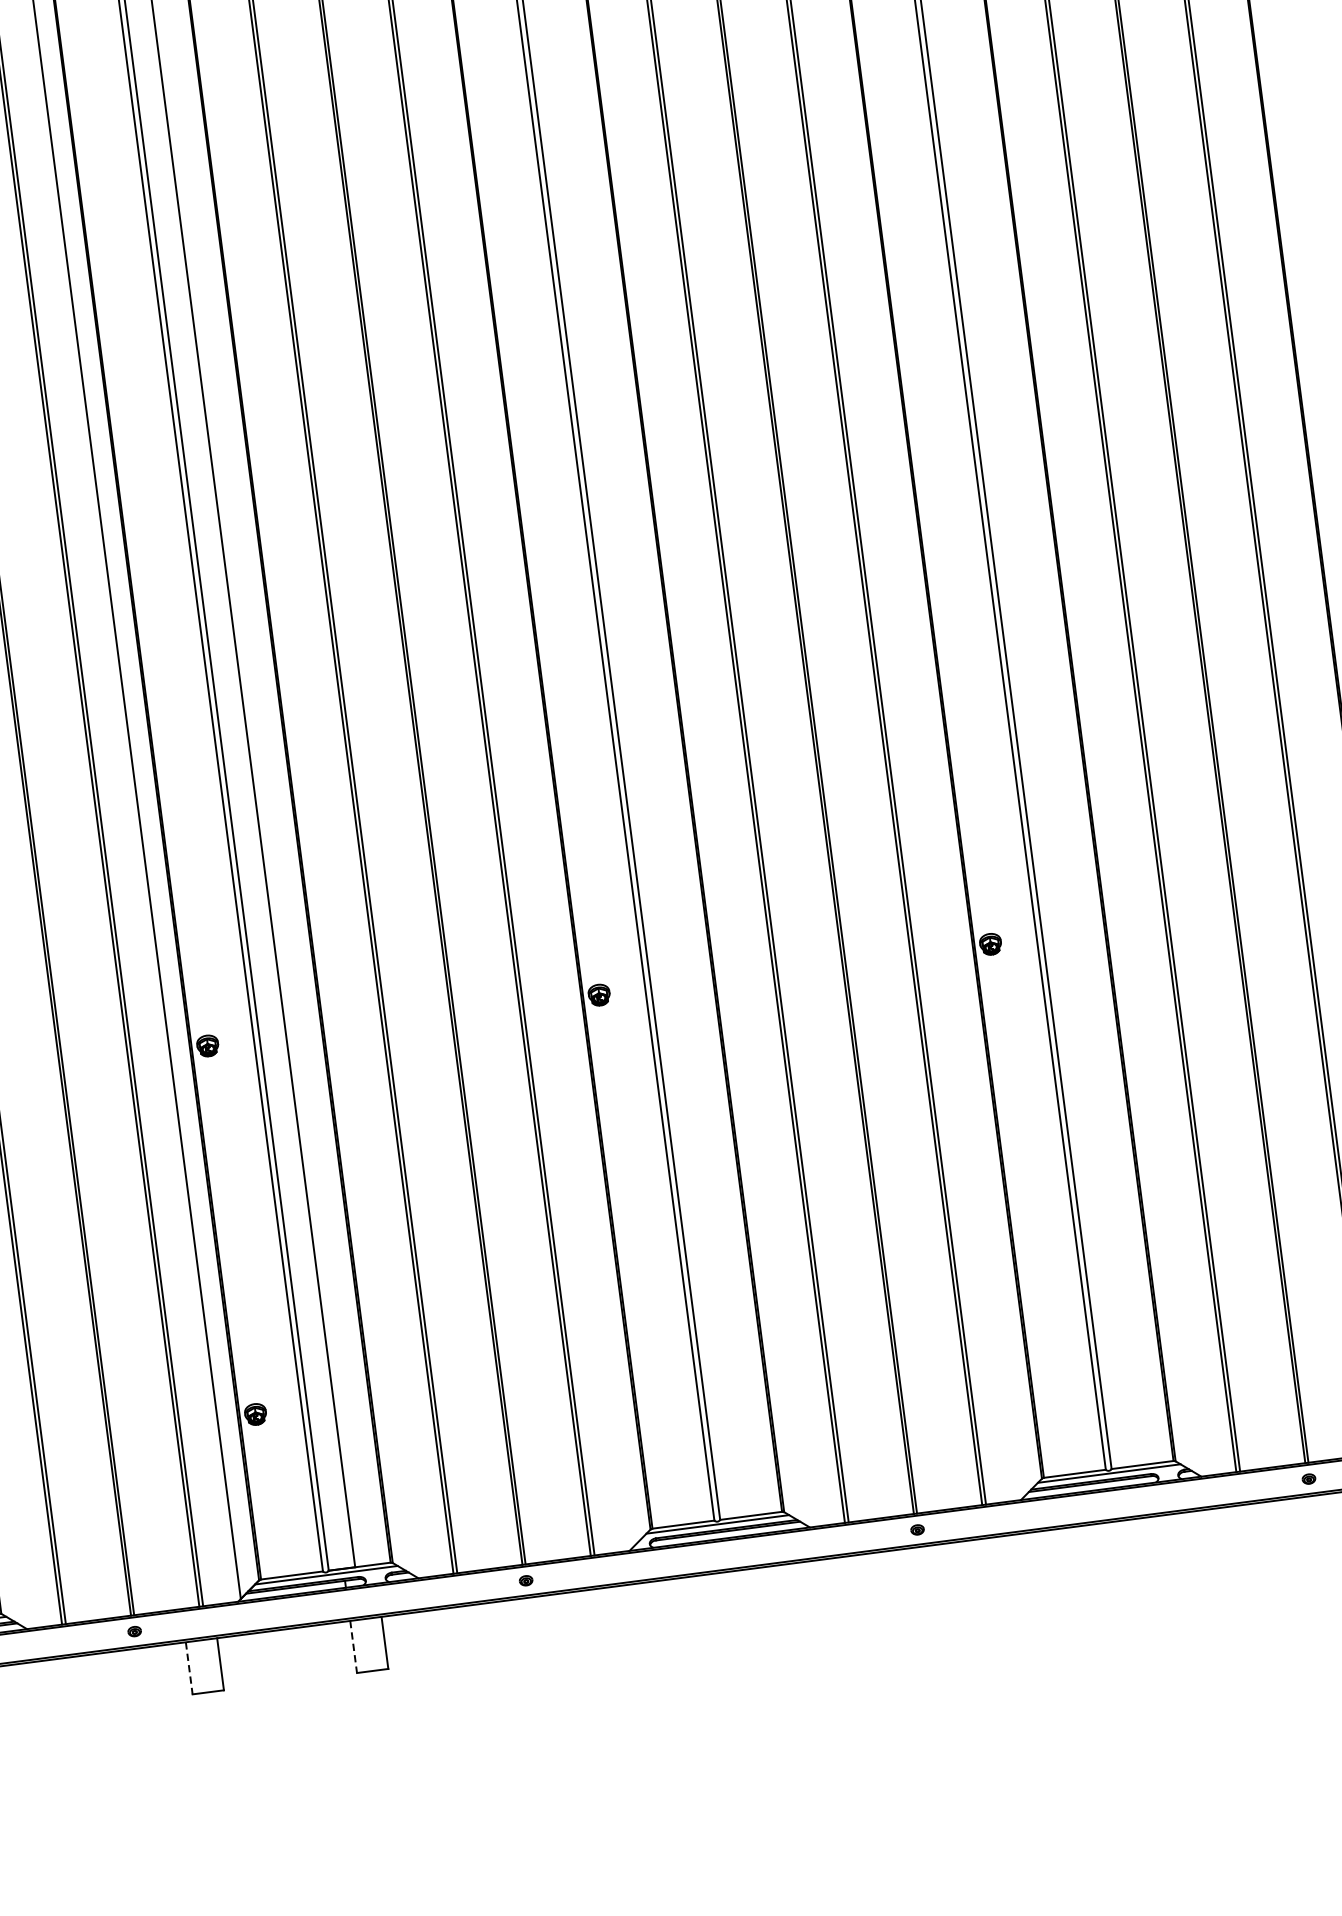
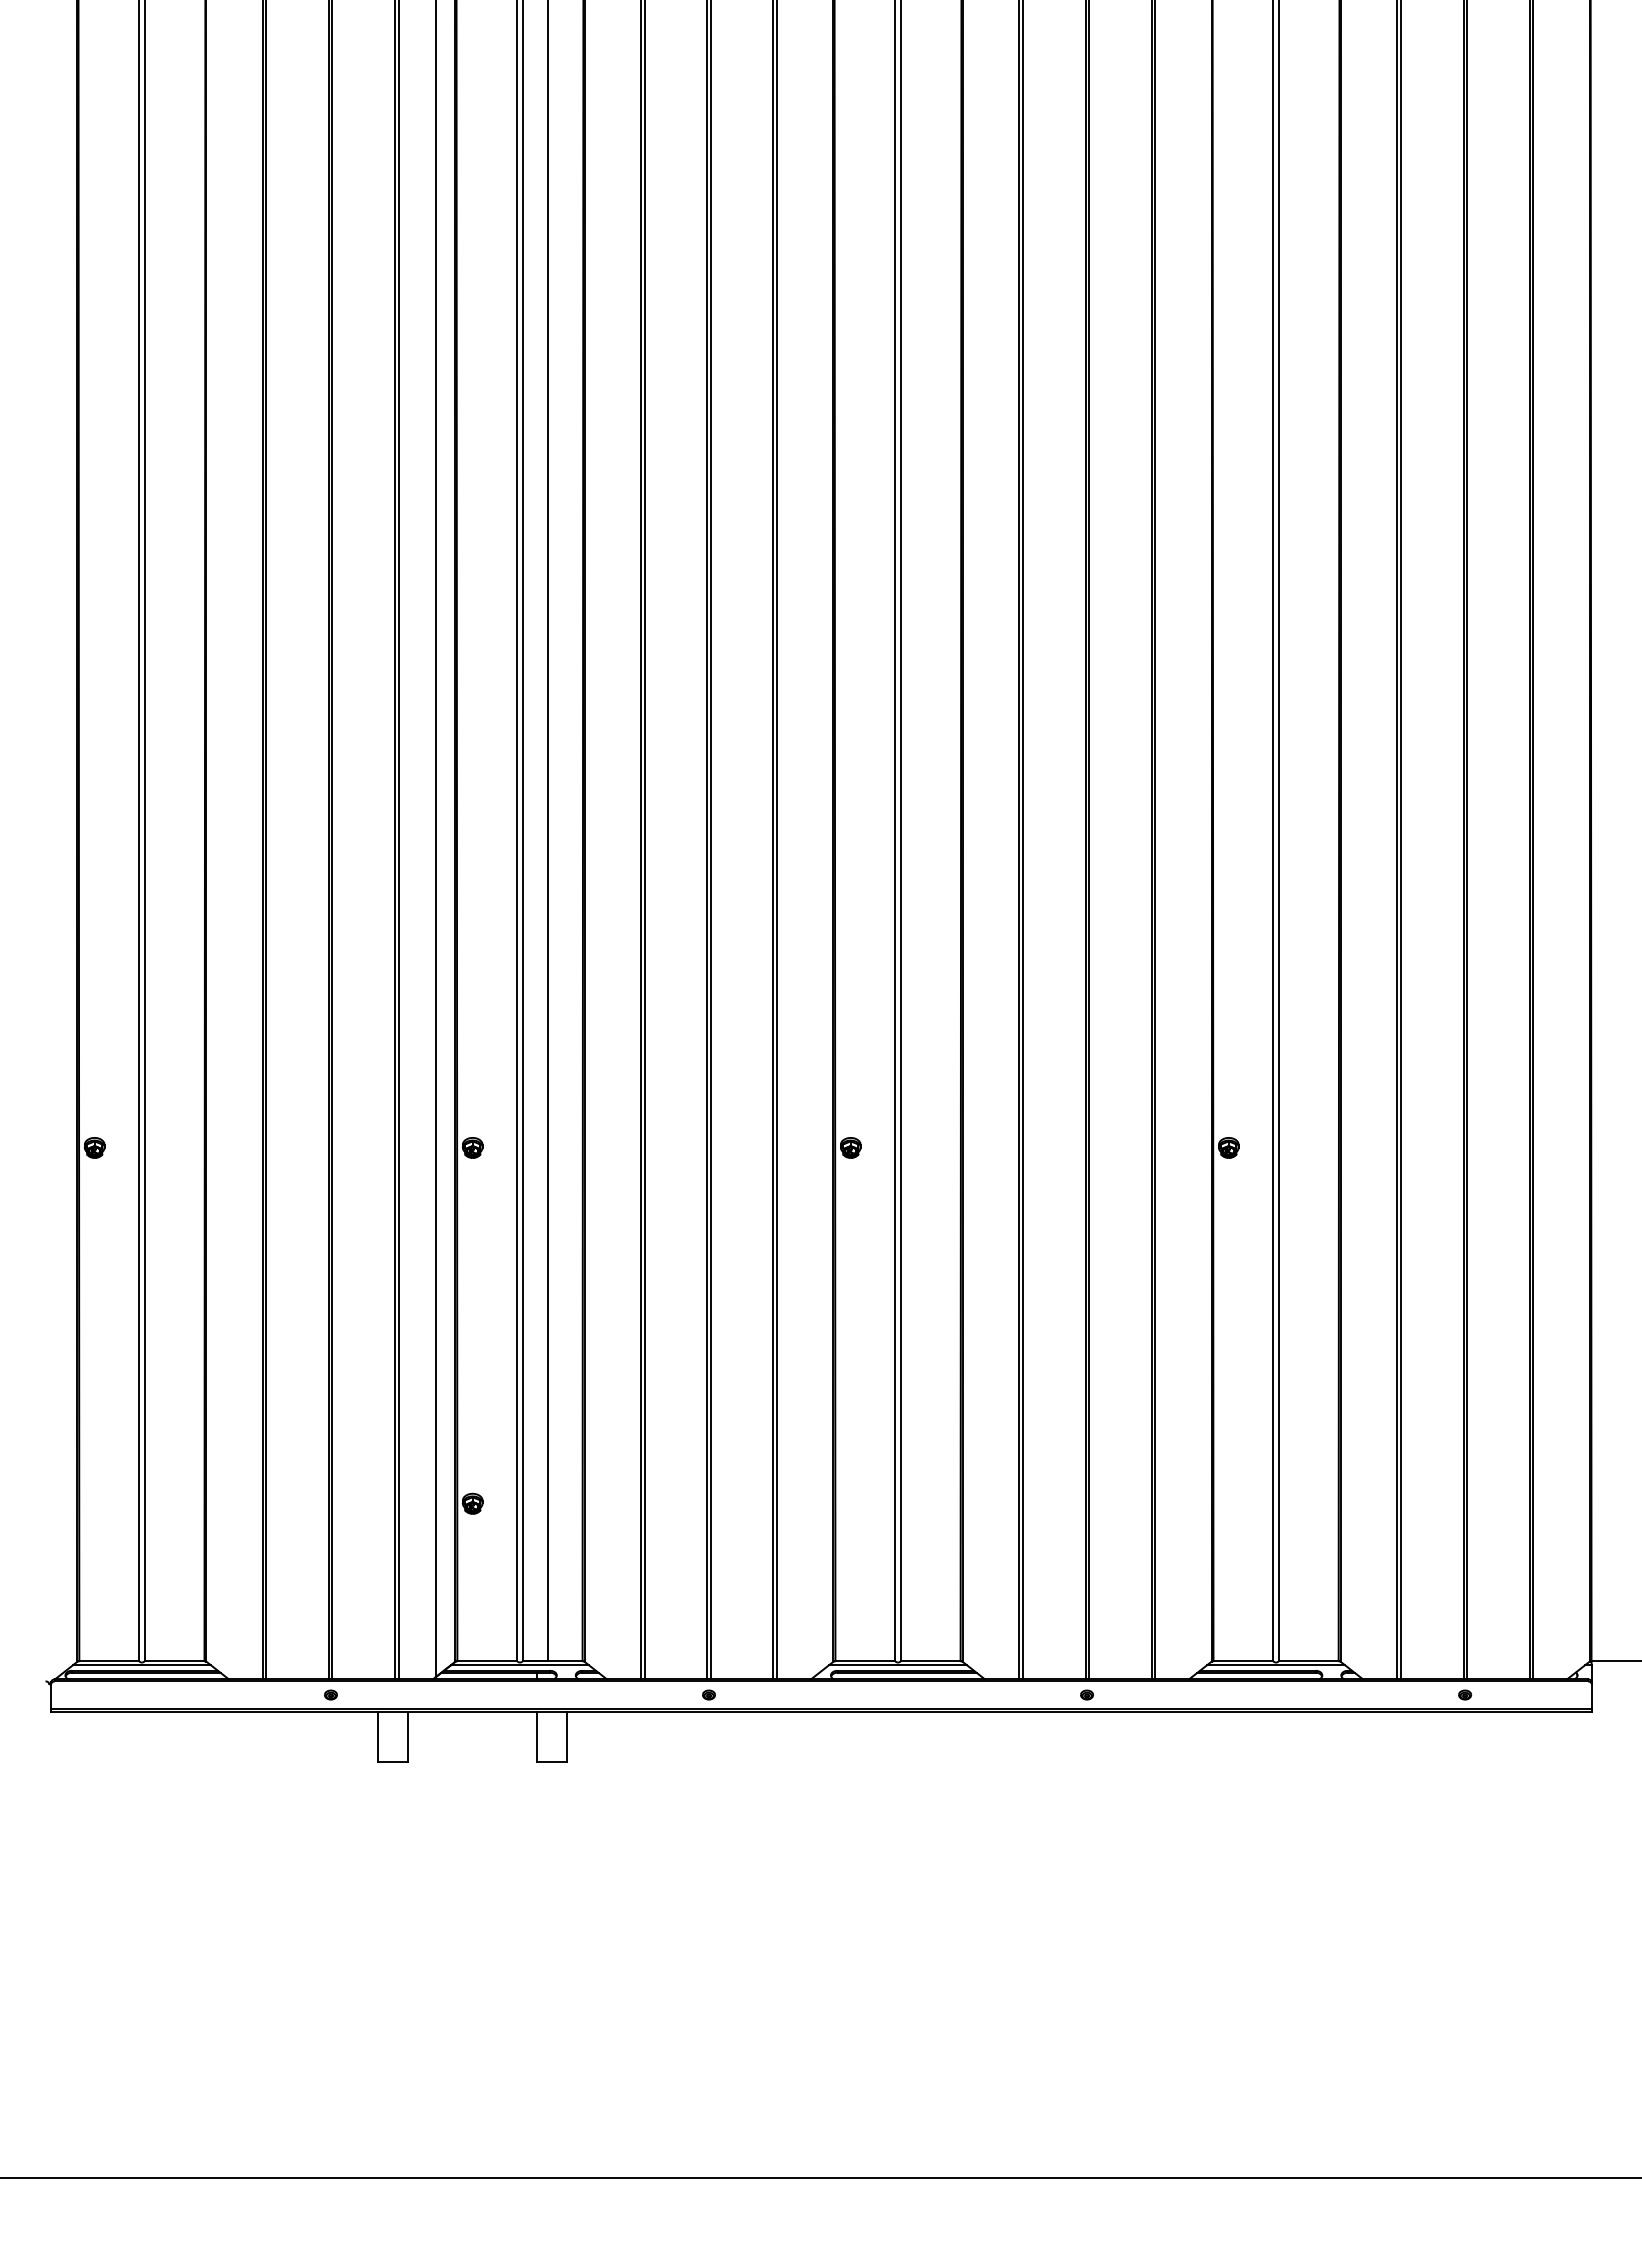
line: (353, 1647) -> (536, 1737), dashed -> solid
line: (189, 1669) -> (378, 1737), dashed -> solid

